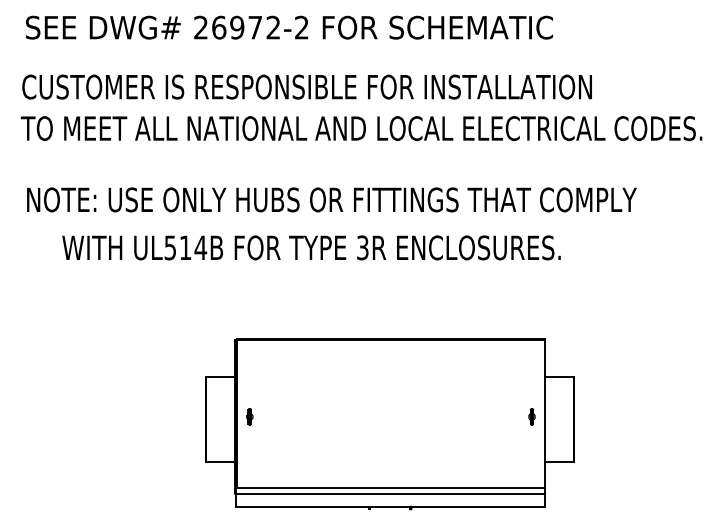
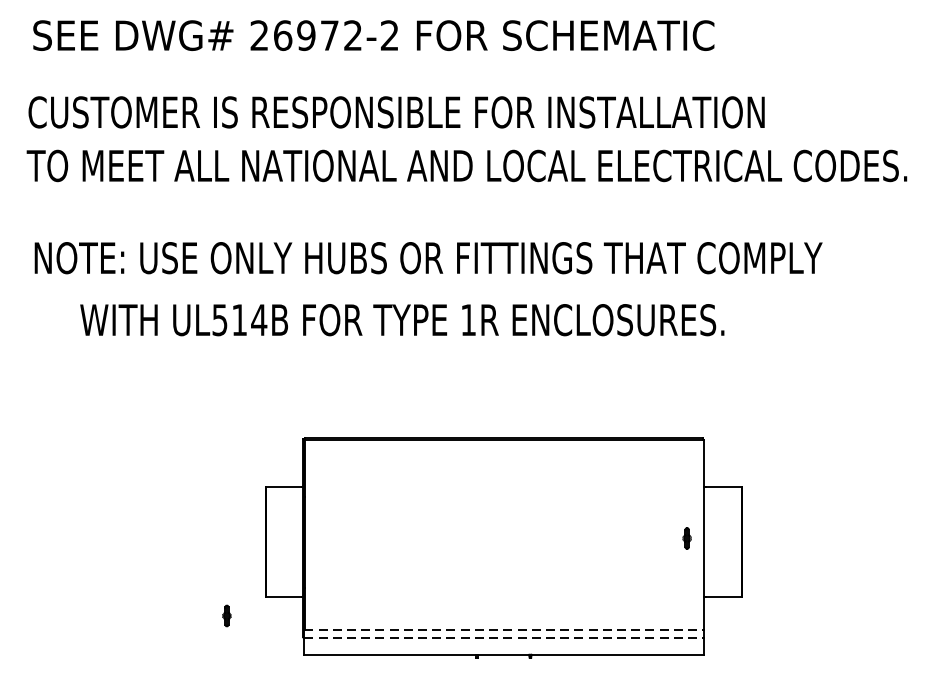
text: (362, 247) -> (468, 319), 3R -> 1R
part: (249, 416) -> (226, 615), moved
line: (390, 487) -> (504, 629), solid -> dashed
line: (390, 494) -> (504, 638), solid -> dashed

